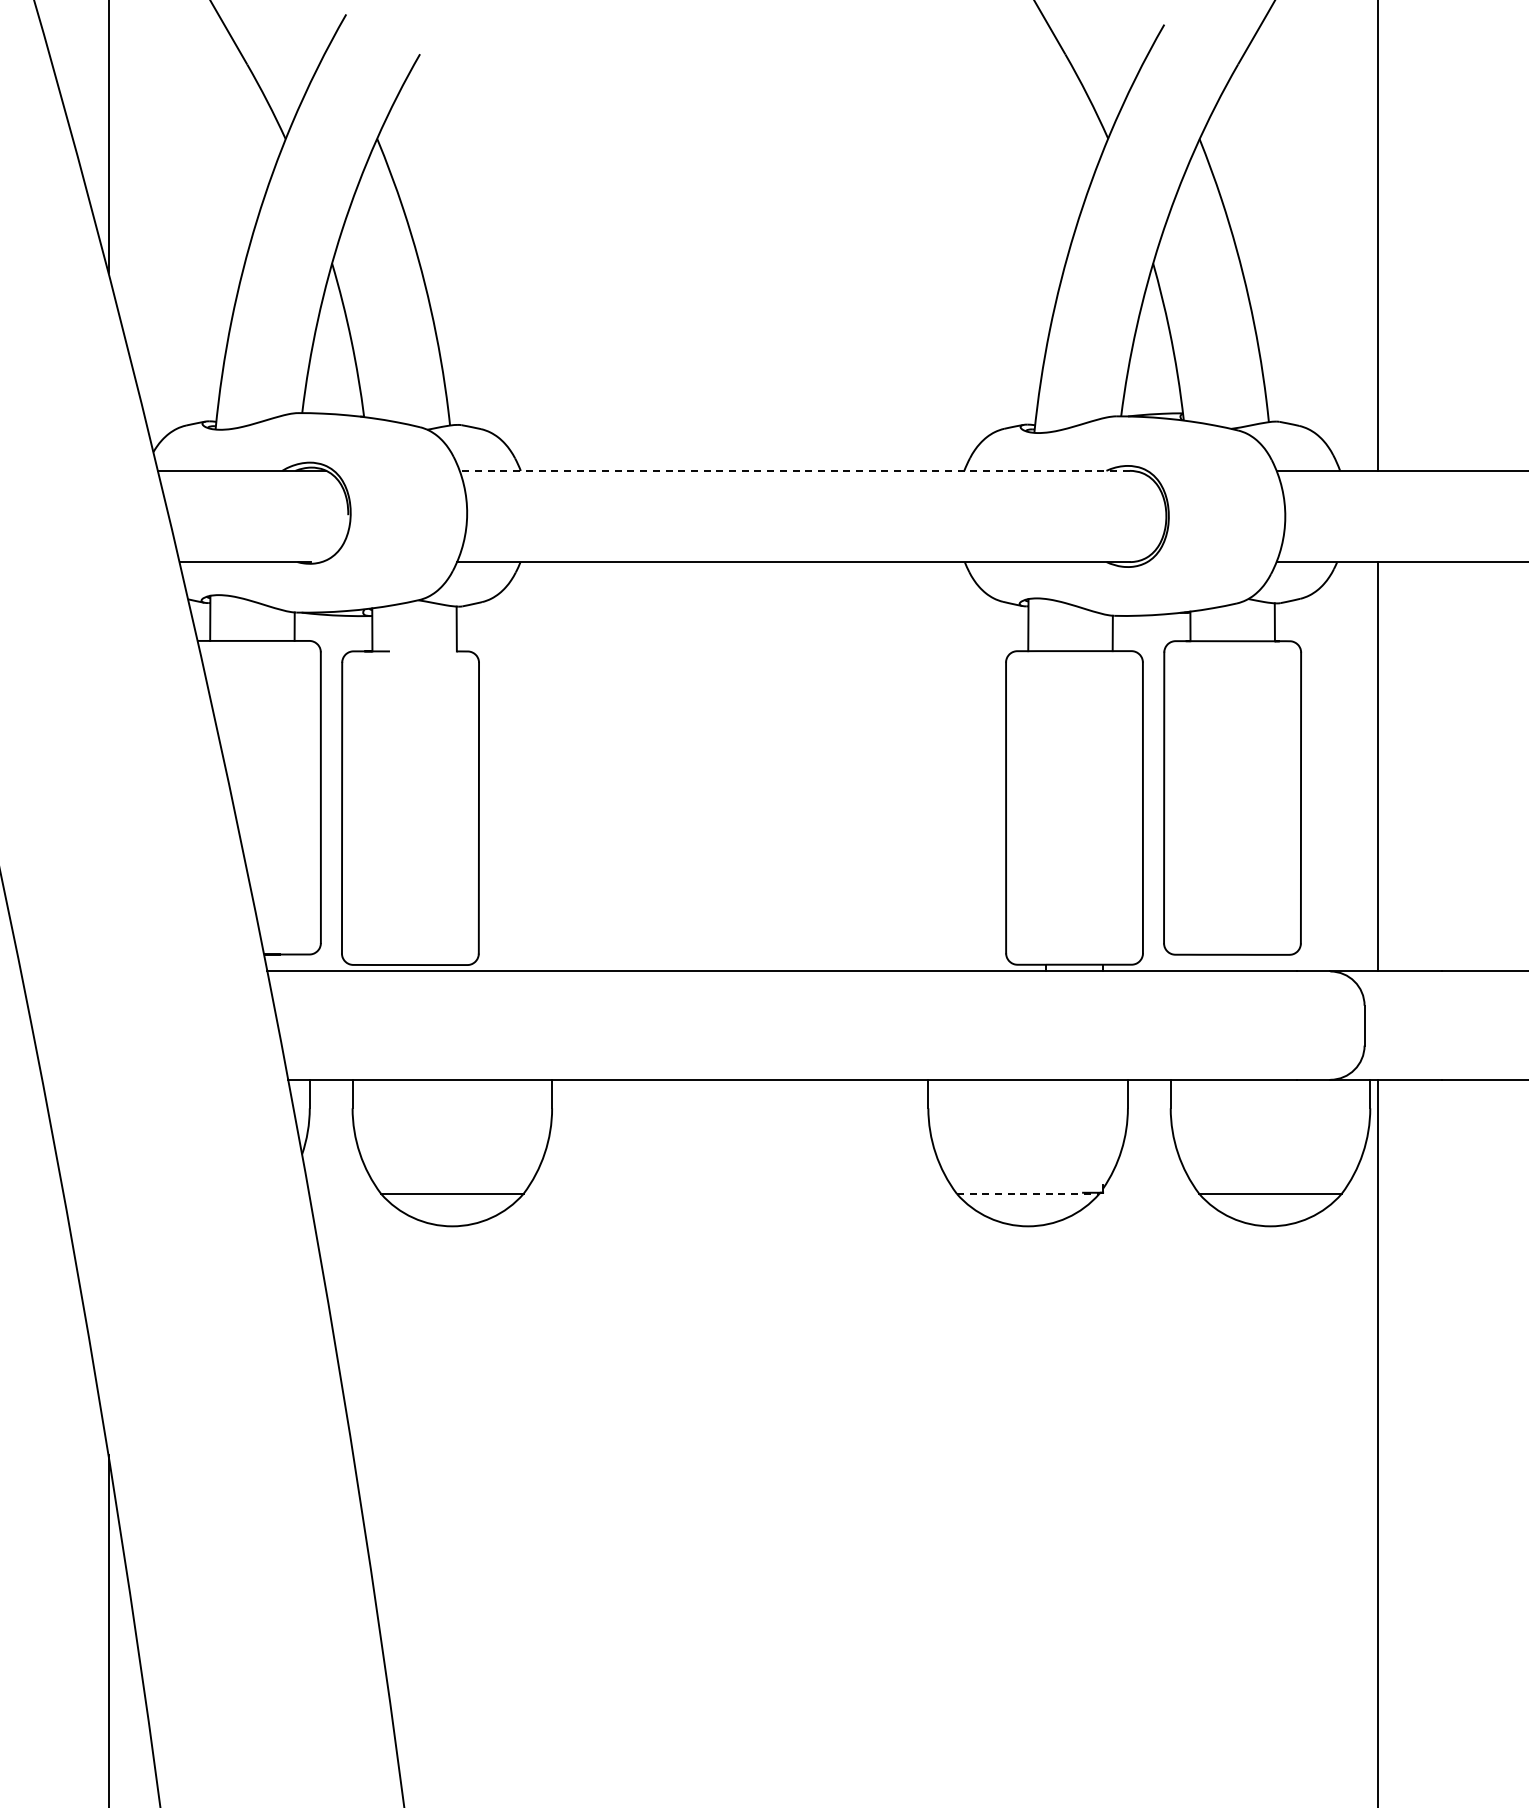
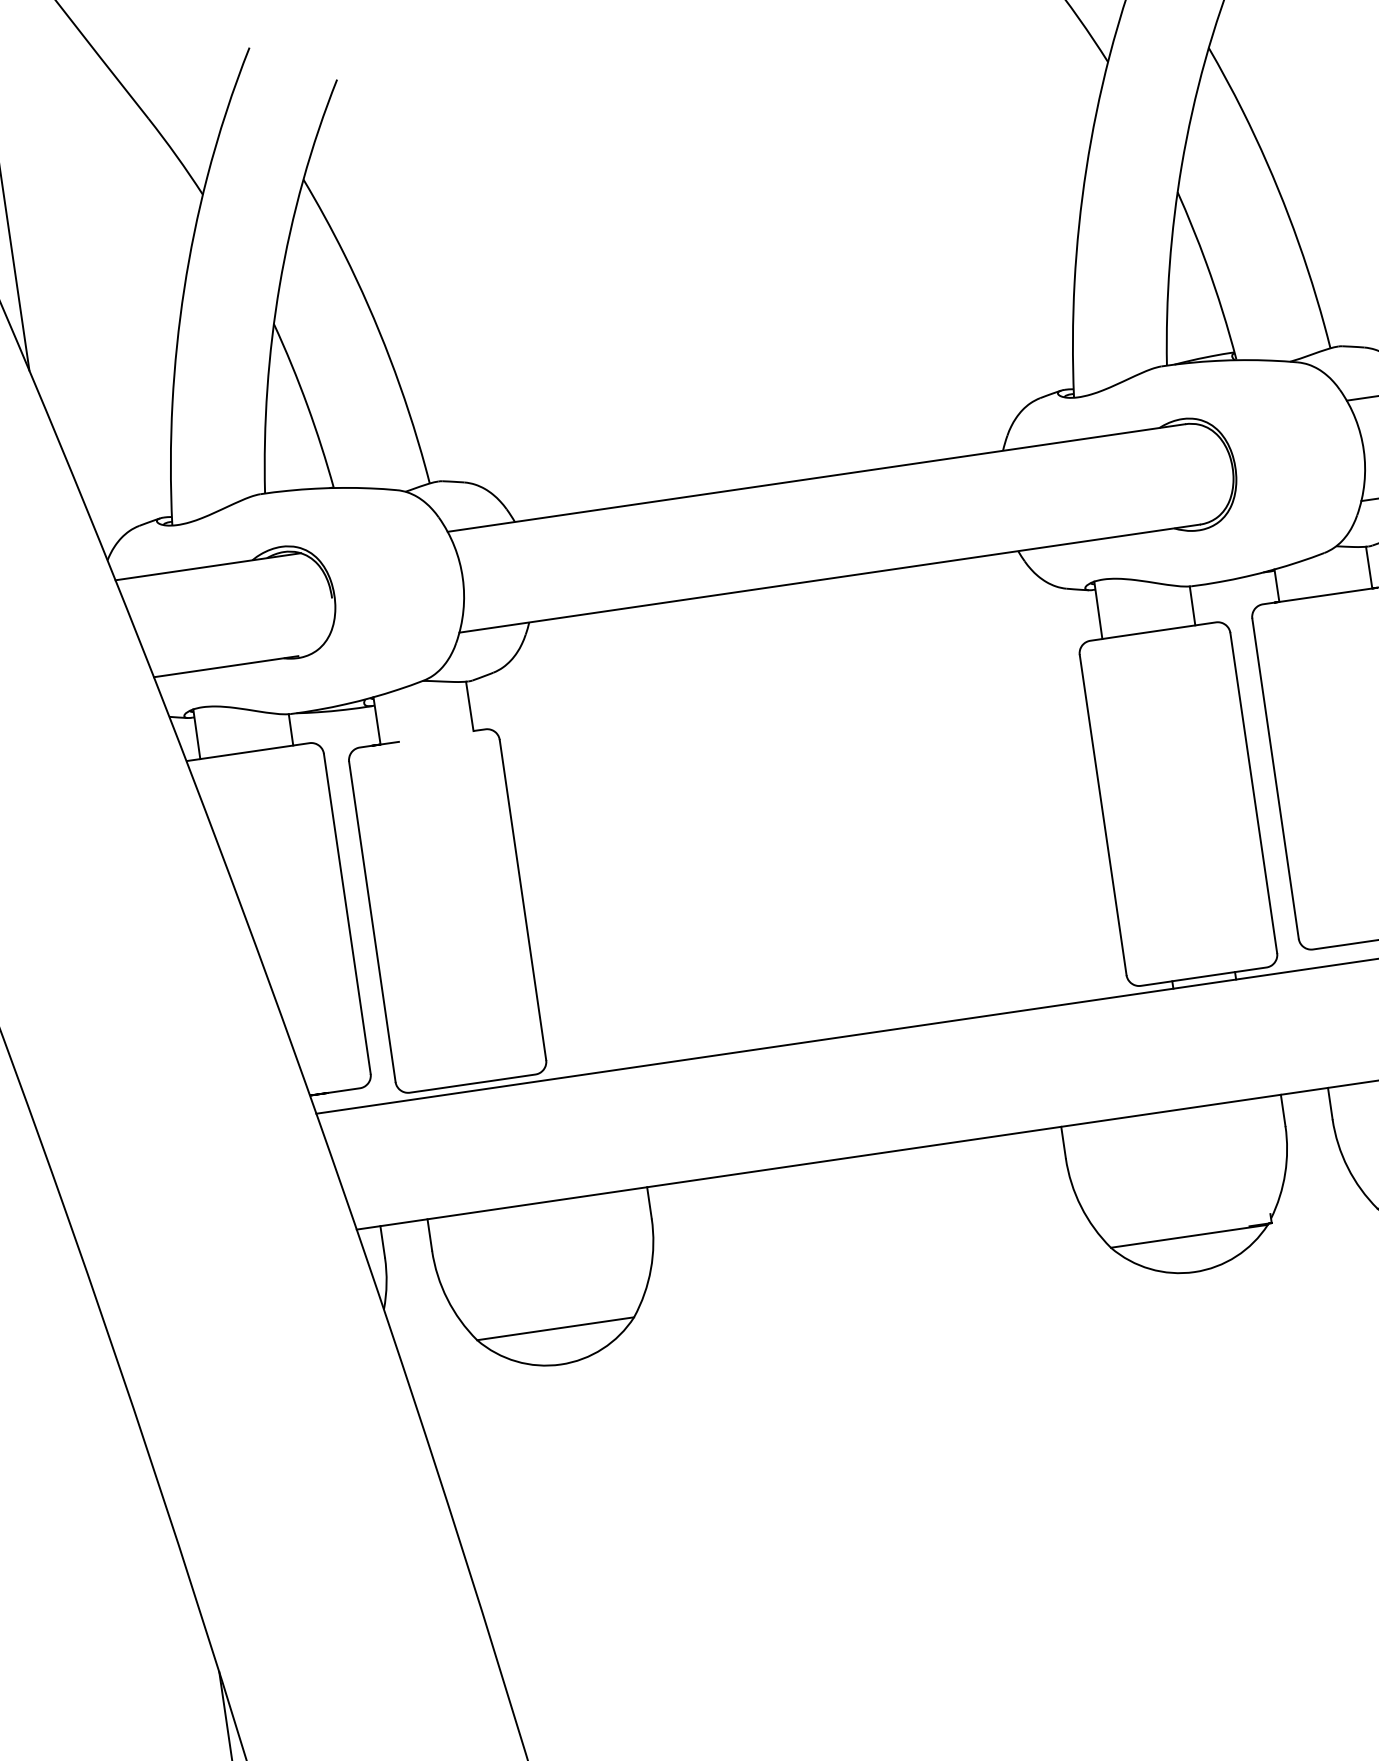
line: (794, 470) -> (816, 477), dashed -> solid
line: (1028, 1193) -> (1189, 1235), dashed -> solid

